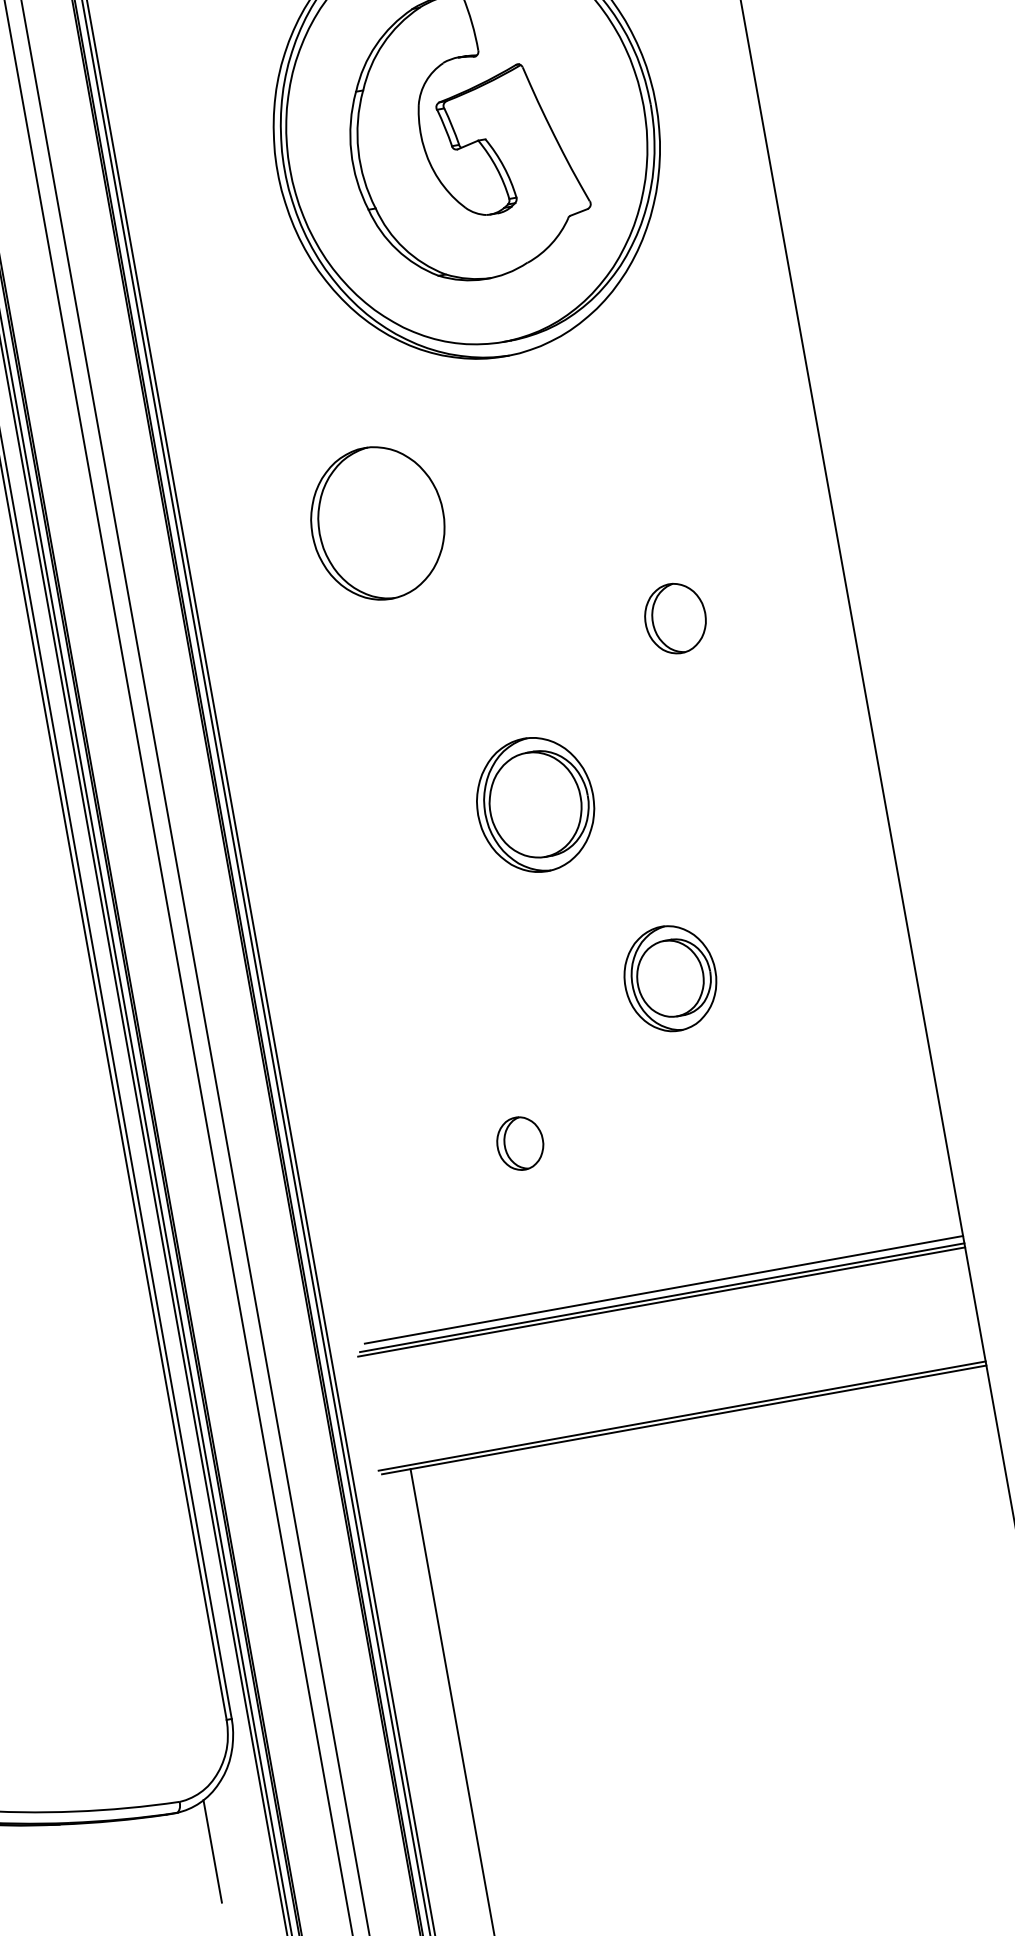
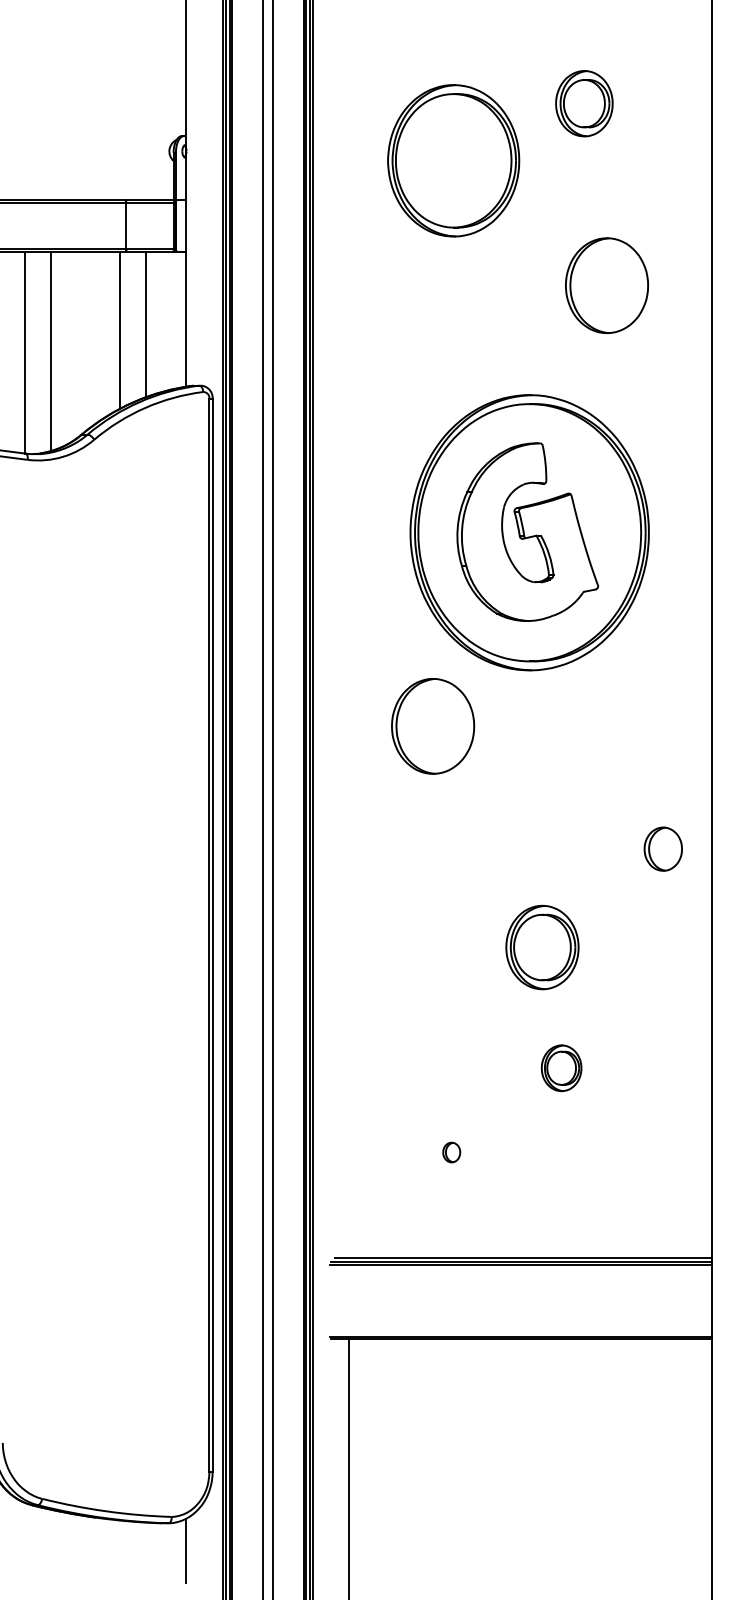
part: (378, 523) -> (433, 726), moved
part: (674, 617) -> (662, 848), moved
part: (535, 804) -> (542, 947), moved
part: (669, 977) -> (561, 1067), size x0.7
part: (519, 1143) -> (451, 1152), size x0.6

